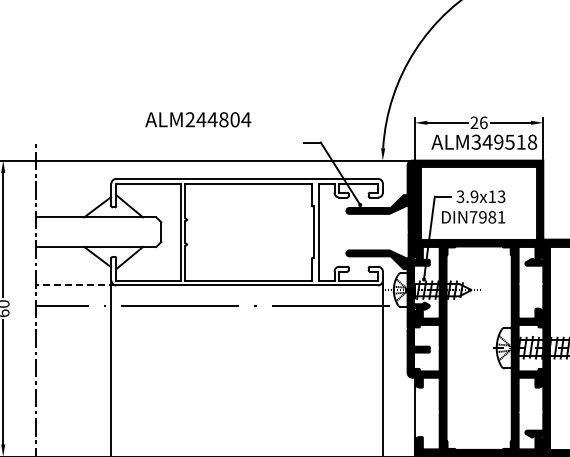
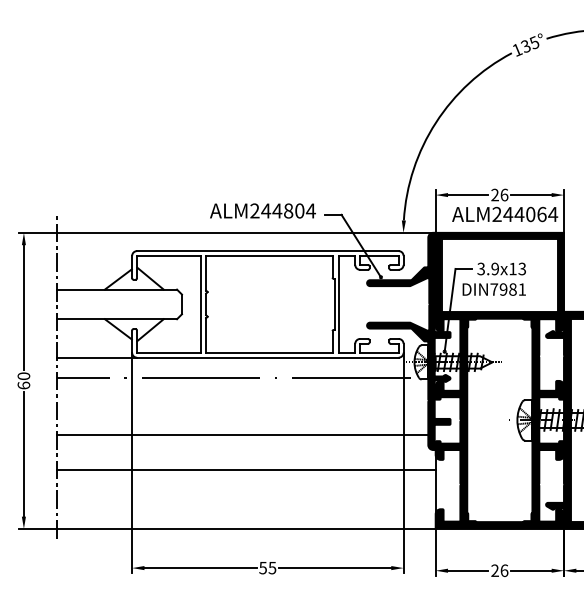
text: (197, 119) -> (262, 210), moved
text: (504, 142) -> (525, 214), ALM349518 -> ALM244064
line: (75, 285) -> (96, 357), dashed -> solid
line: (221, 363) -> (242, 435), added
line: (225, 397) -> (246, 469), added

